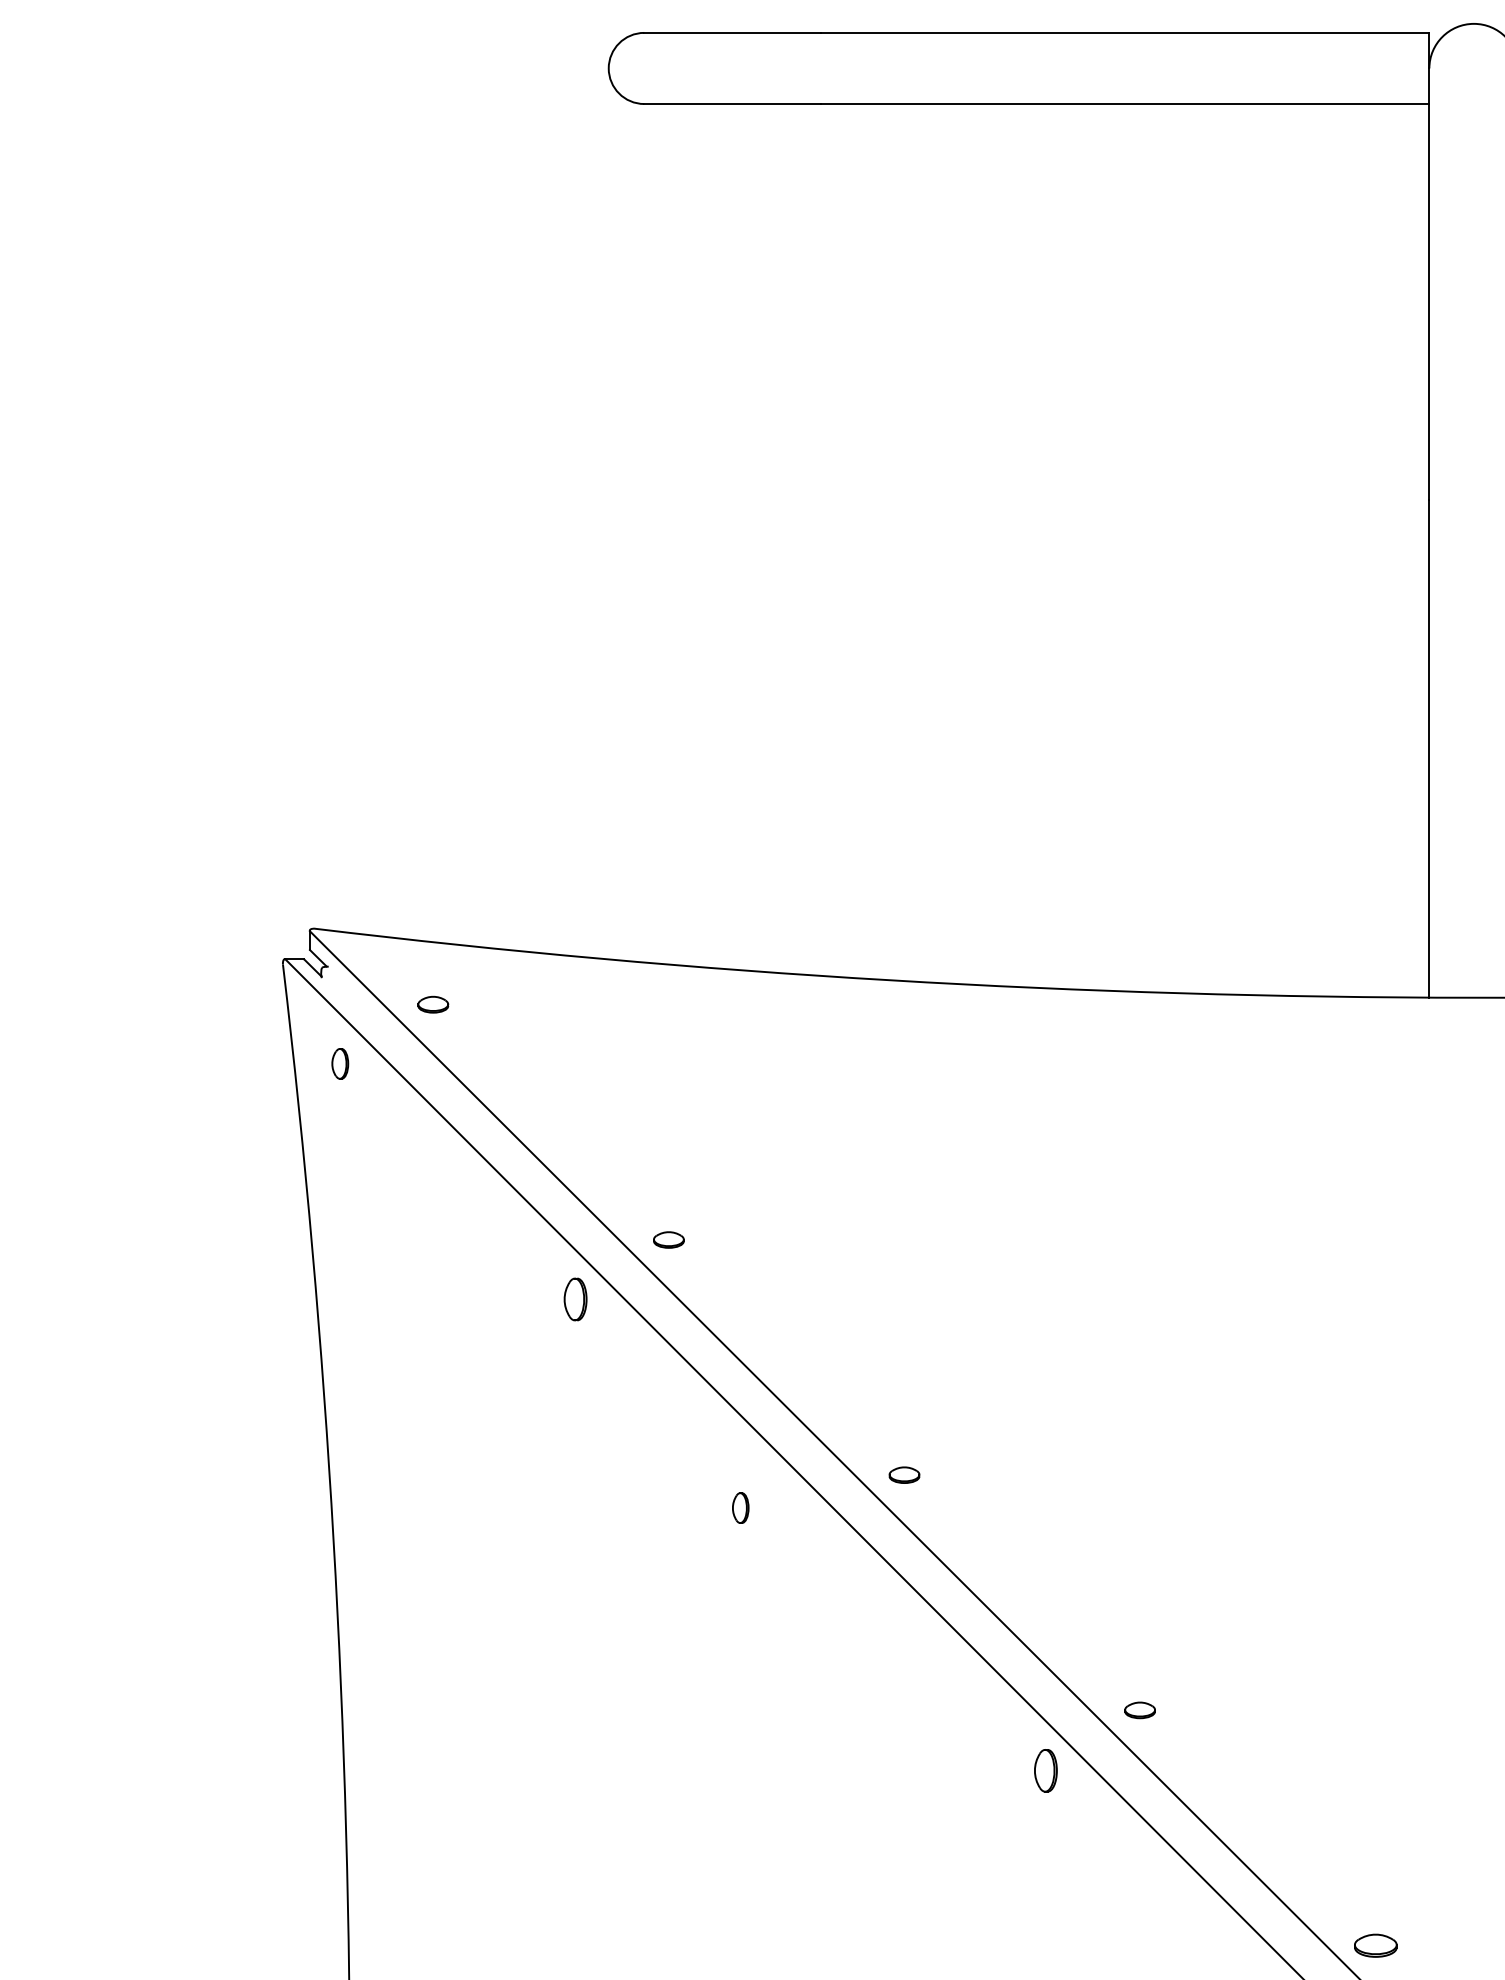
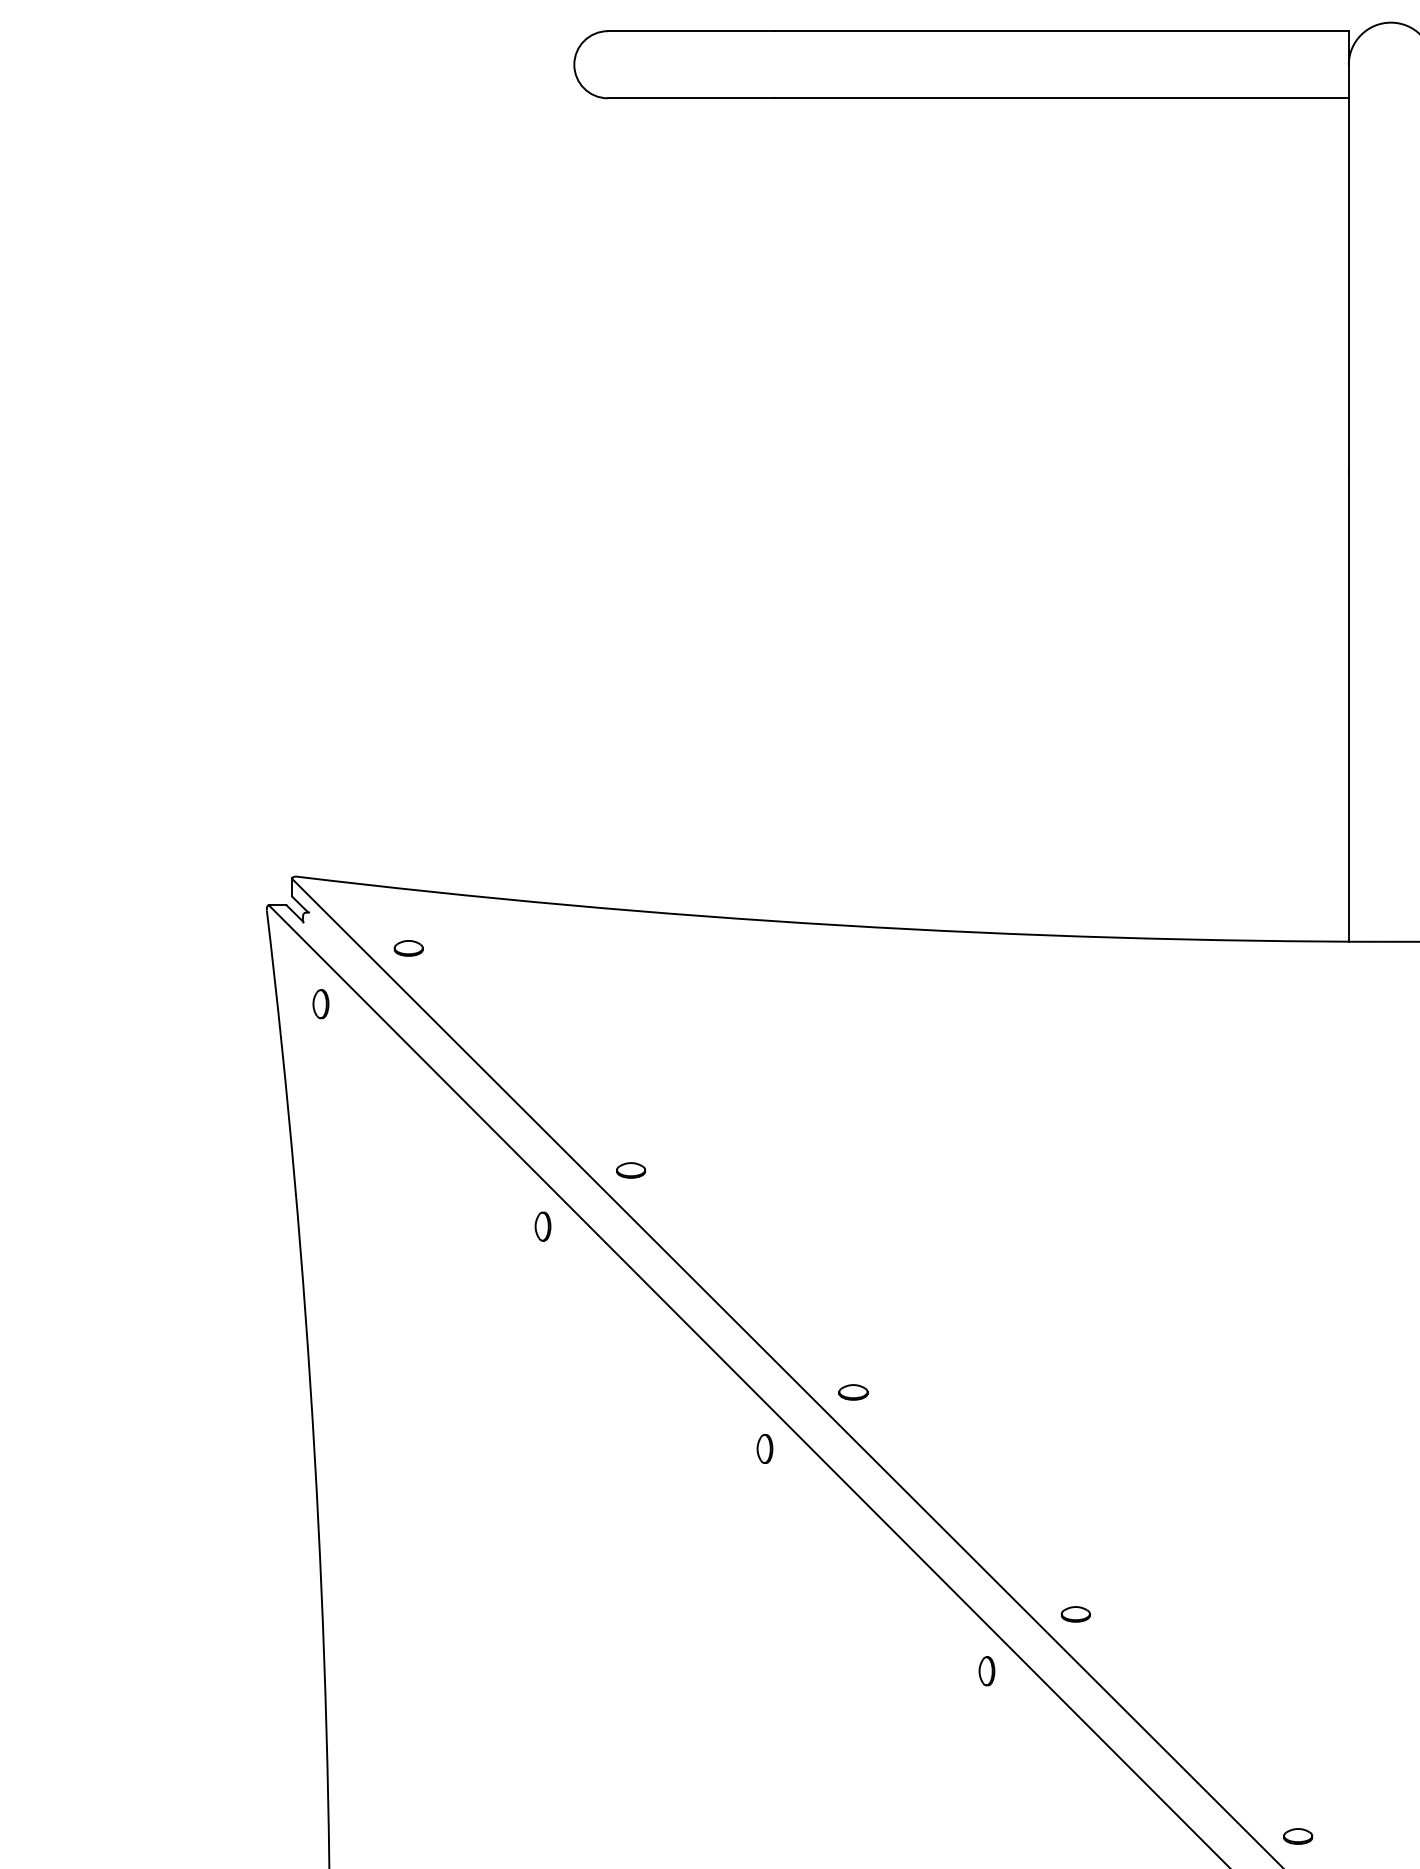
part: (575, 1299) -> (542, 1226), size x0.71
part: (740, 1507) -> (764, 1448), moved
part: (1045, 1770) -> (986, 1671), size x0.71
part: (1375, 1945) -> (1297, 1836), size x0.71

